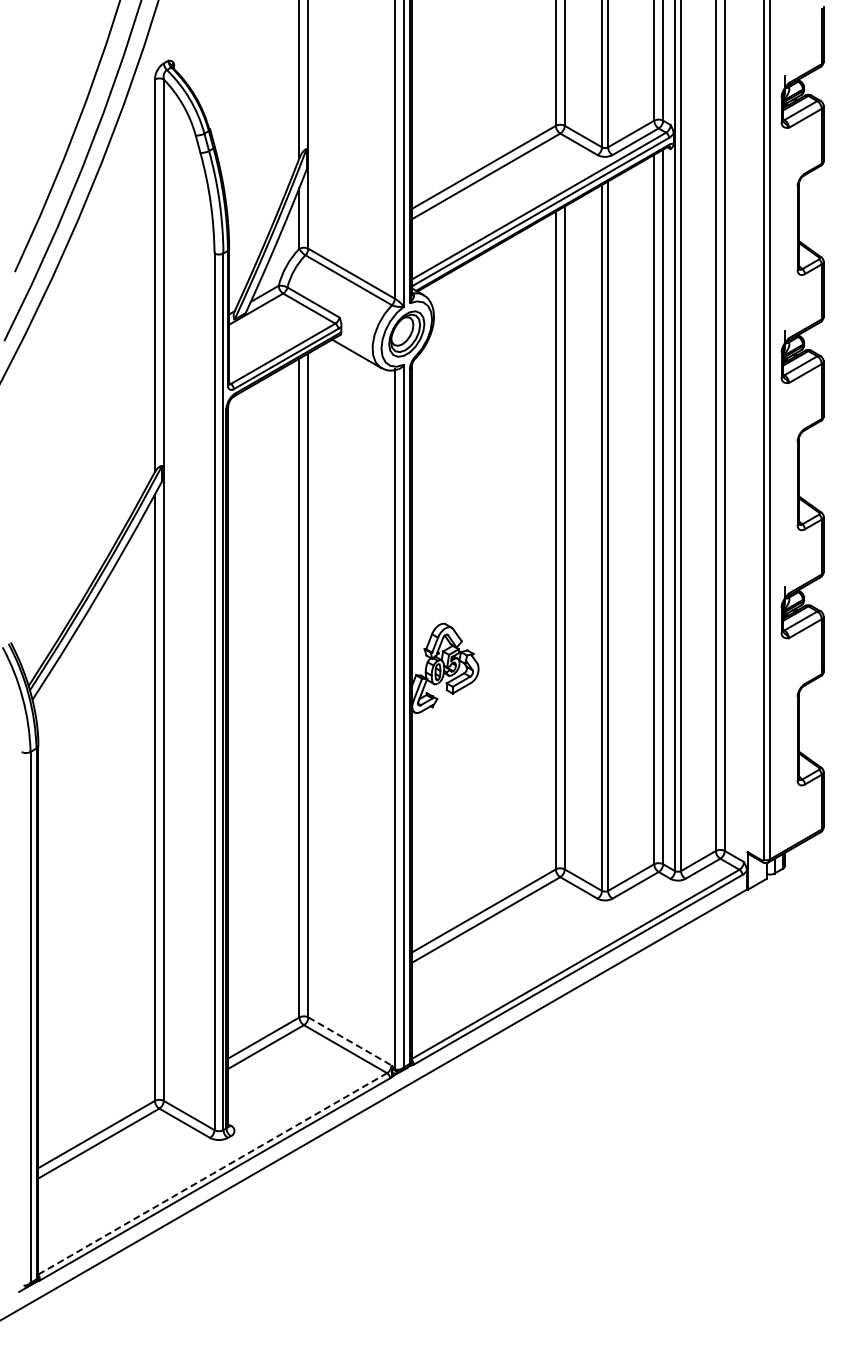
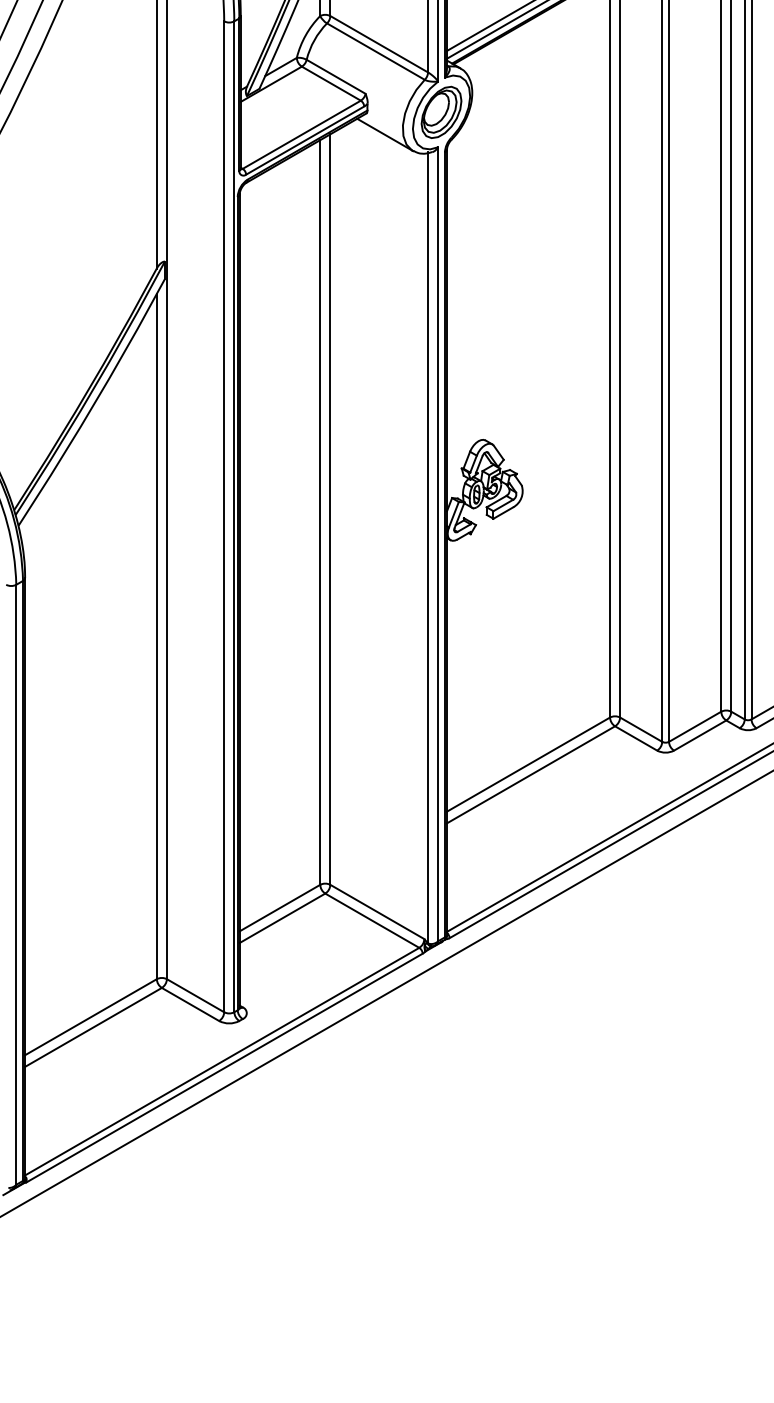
line: (350, 1041) -> (377, 912), dashed -> solid
line: (213, 1173) -> (223, 1061), dashed -> solid

